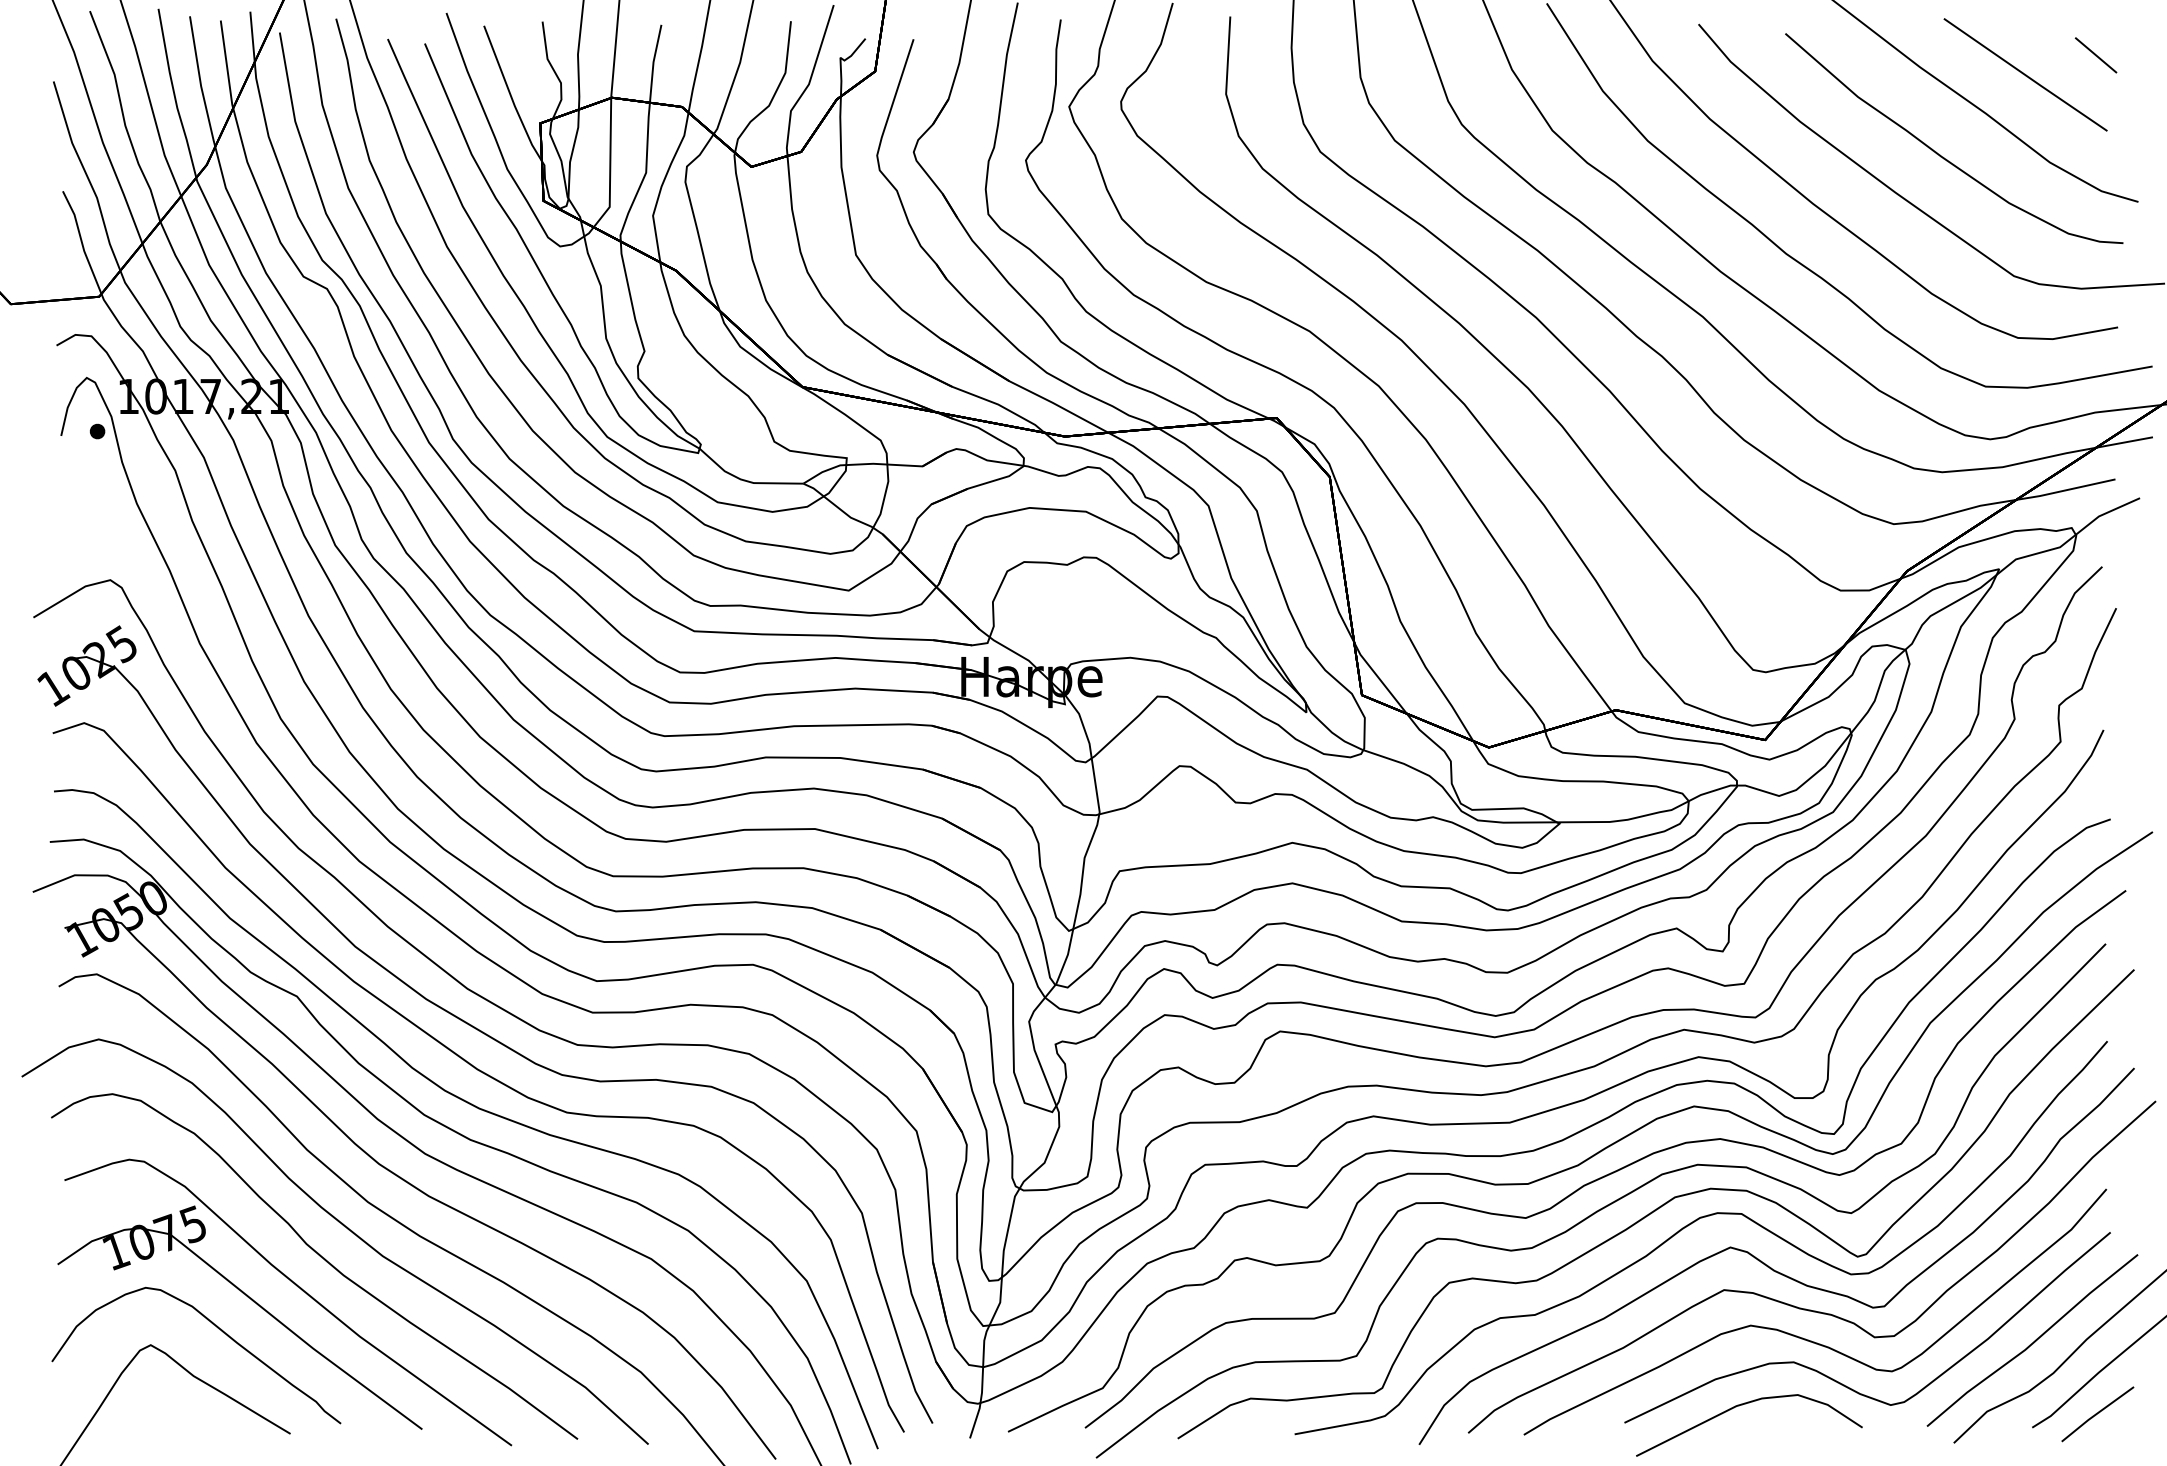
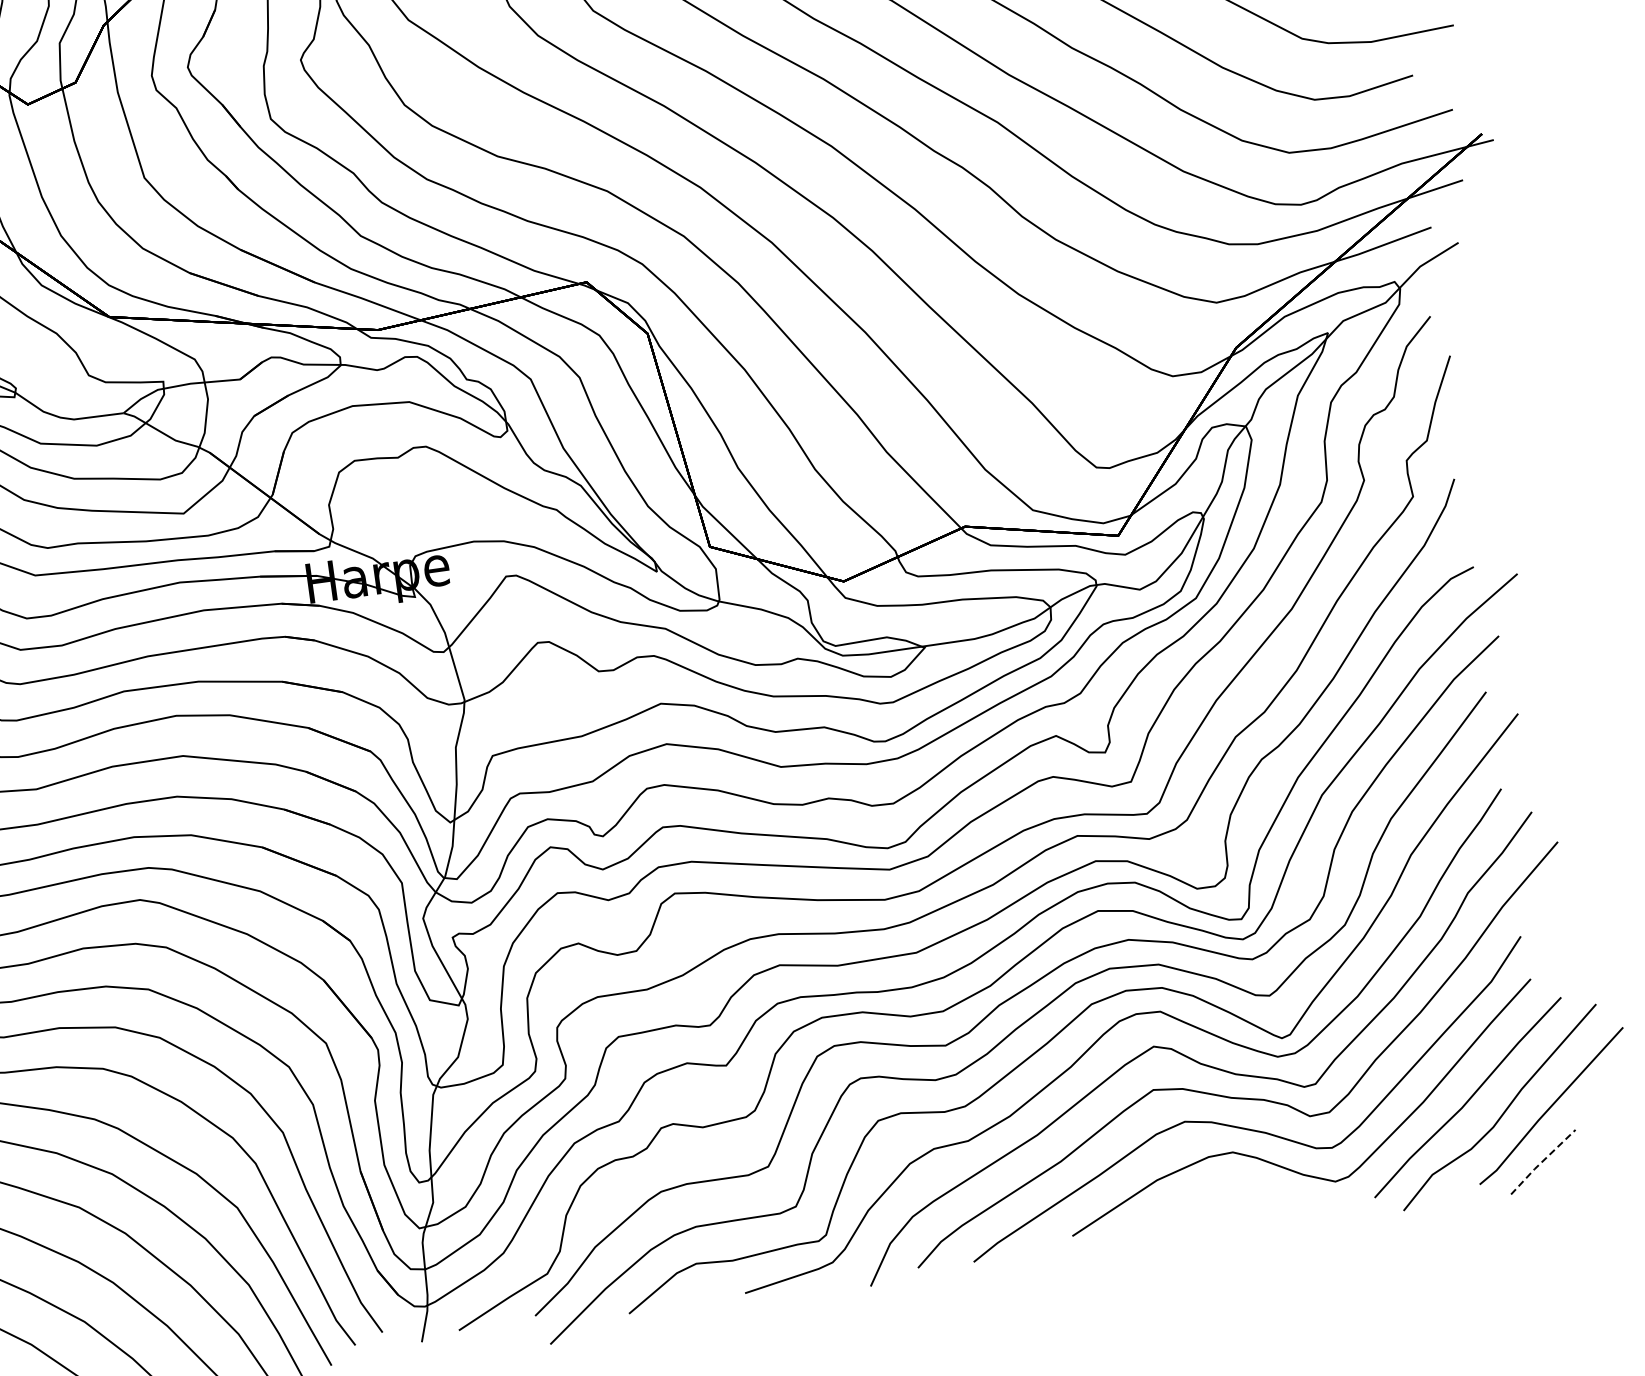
curve: (1742, 1405) -> (1187, 1202), removed
line: (2097, 1413) -> (1542, 1161), solid -> dashed

